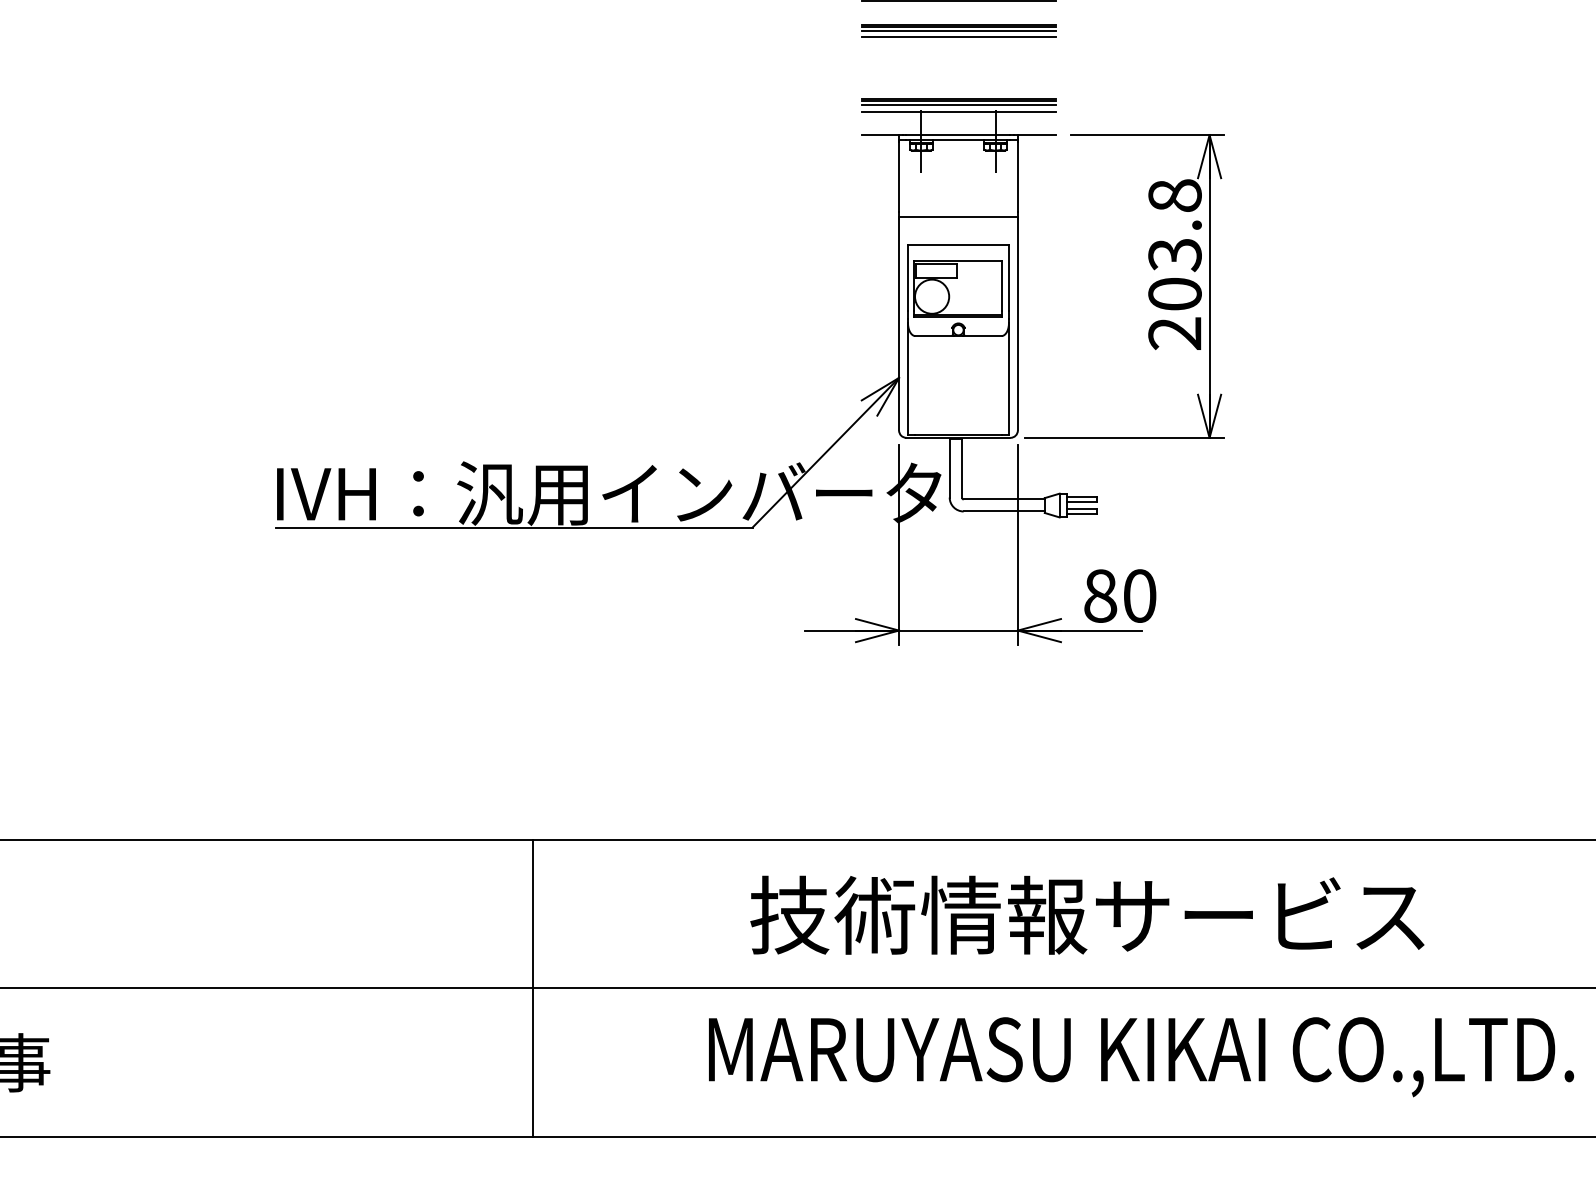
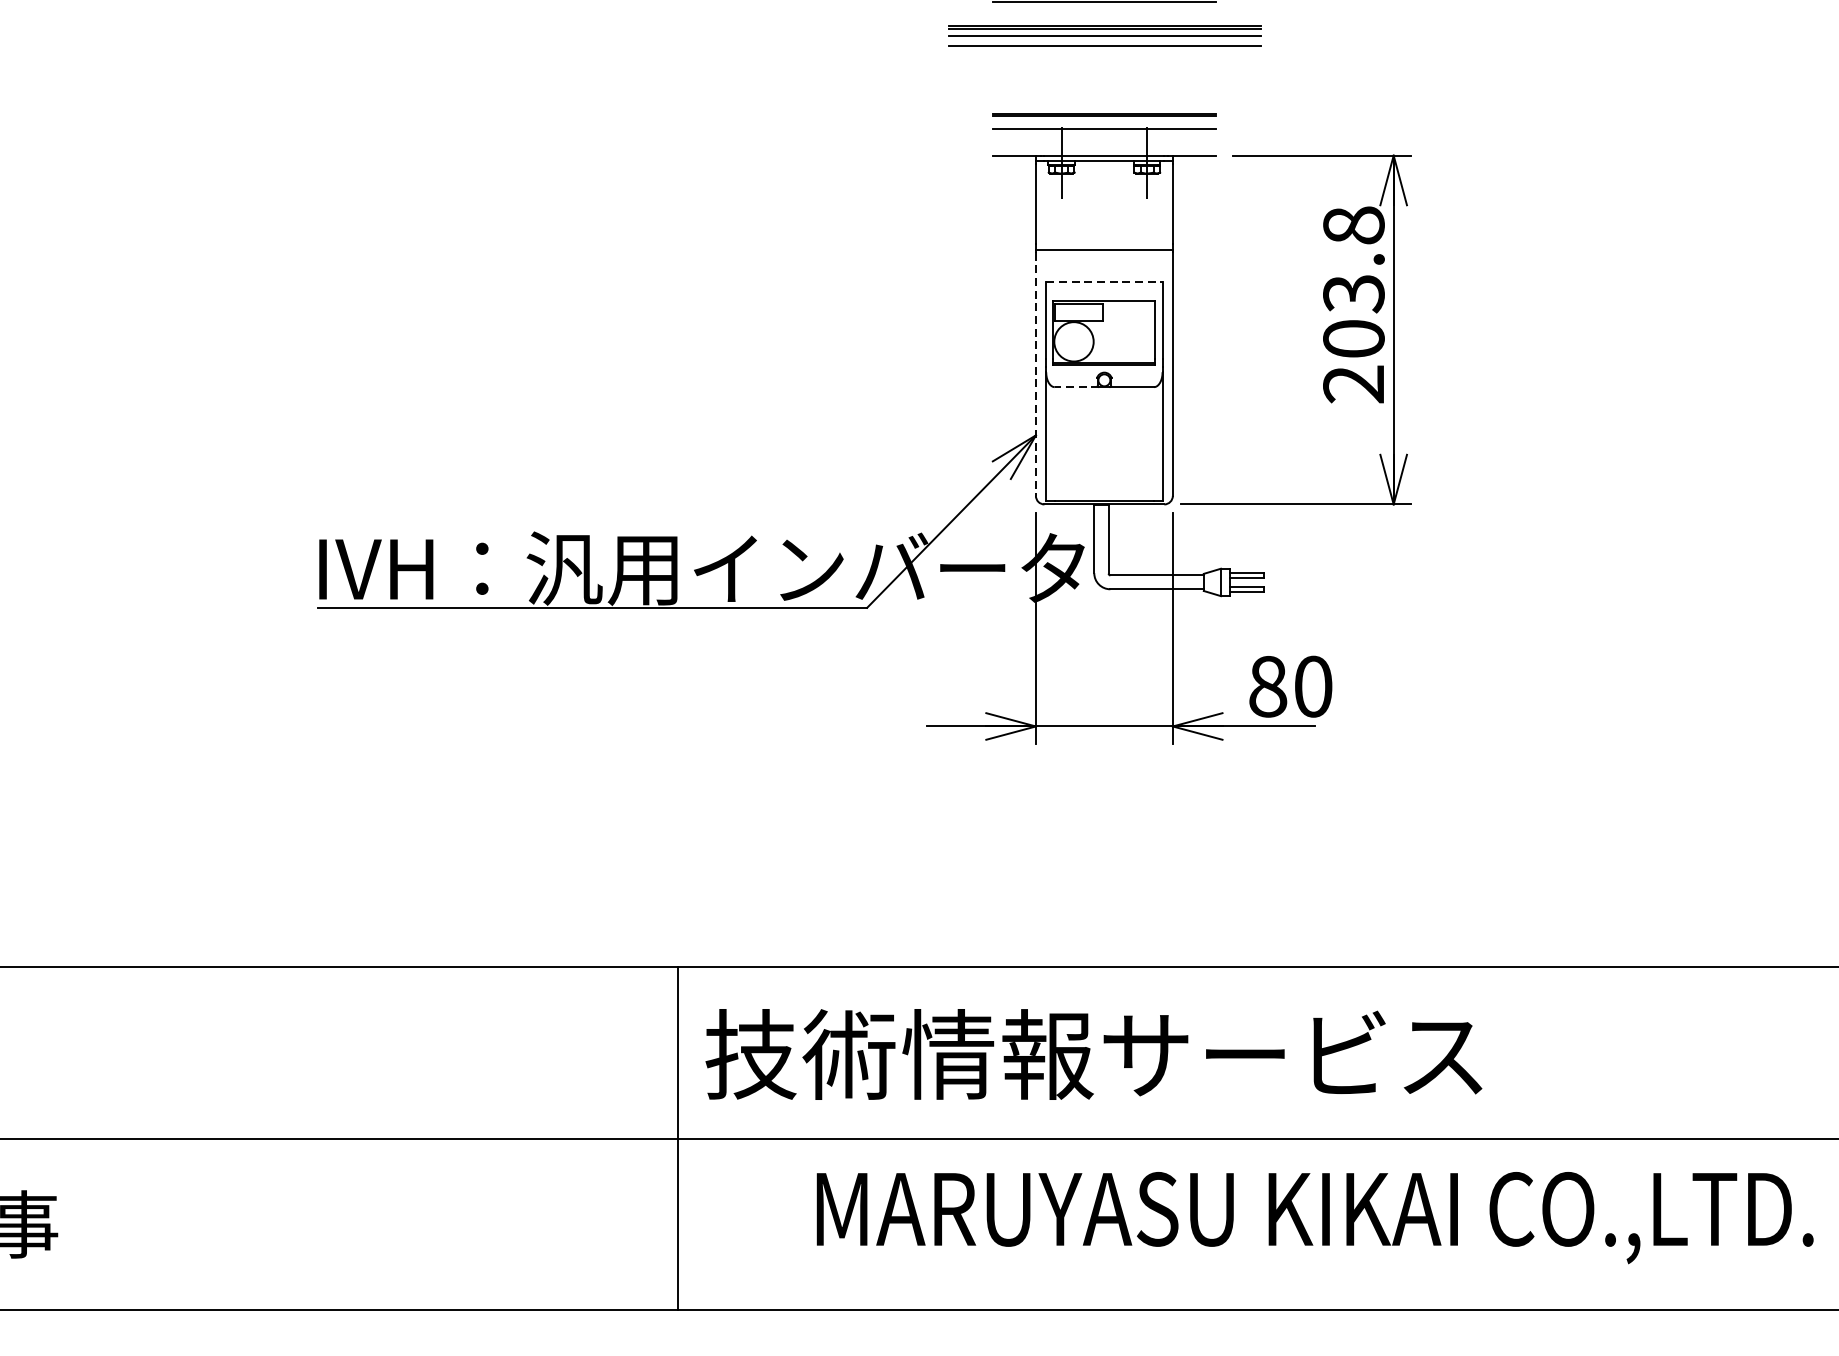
part: (958, 30) -> (1104, 35), size x1.4
line: (958, 105) -> (1104, 121), removed
line: (958, 244) -> (1104, 281), solid -> dashed
line: (899, 324) -> (1036, 373), solid -> dashed
line: (934, 336) -> (1076, 387), solid -> dashed
text: (1087, 914) -> (1094, 1053), moved
line: (533, 987) -> (678, 1137), moved

